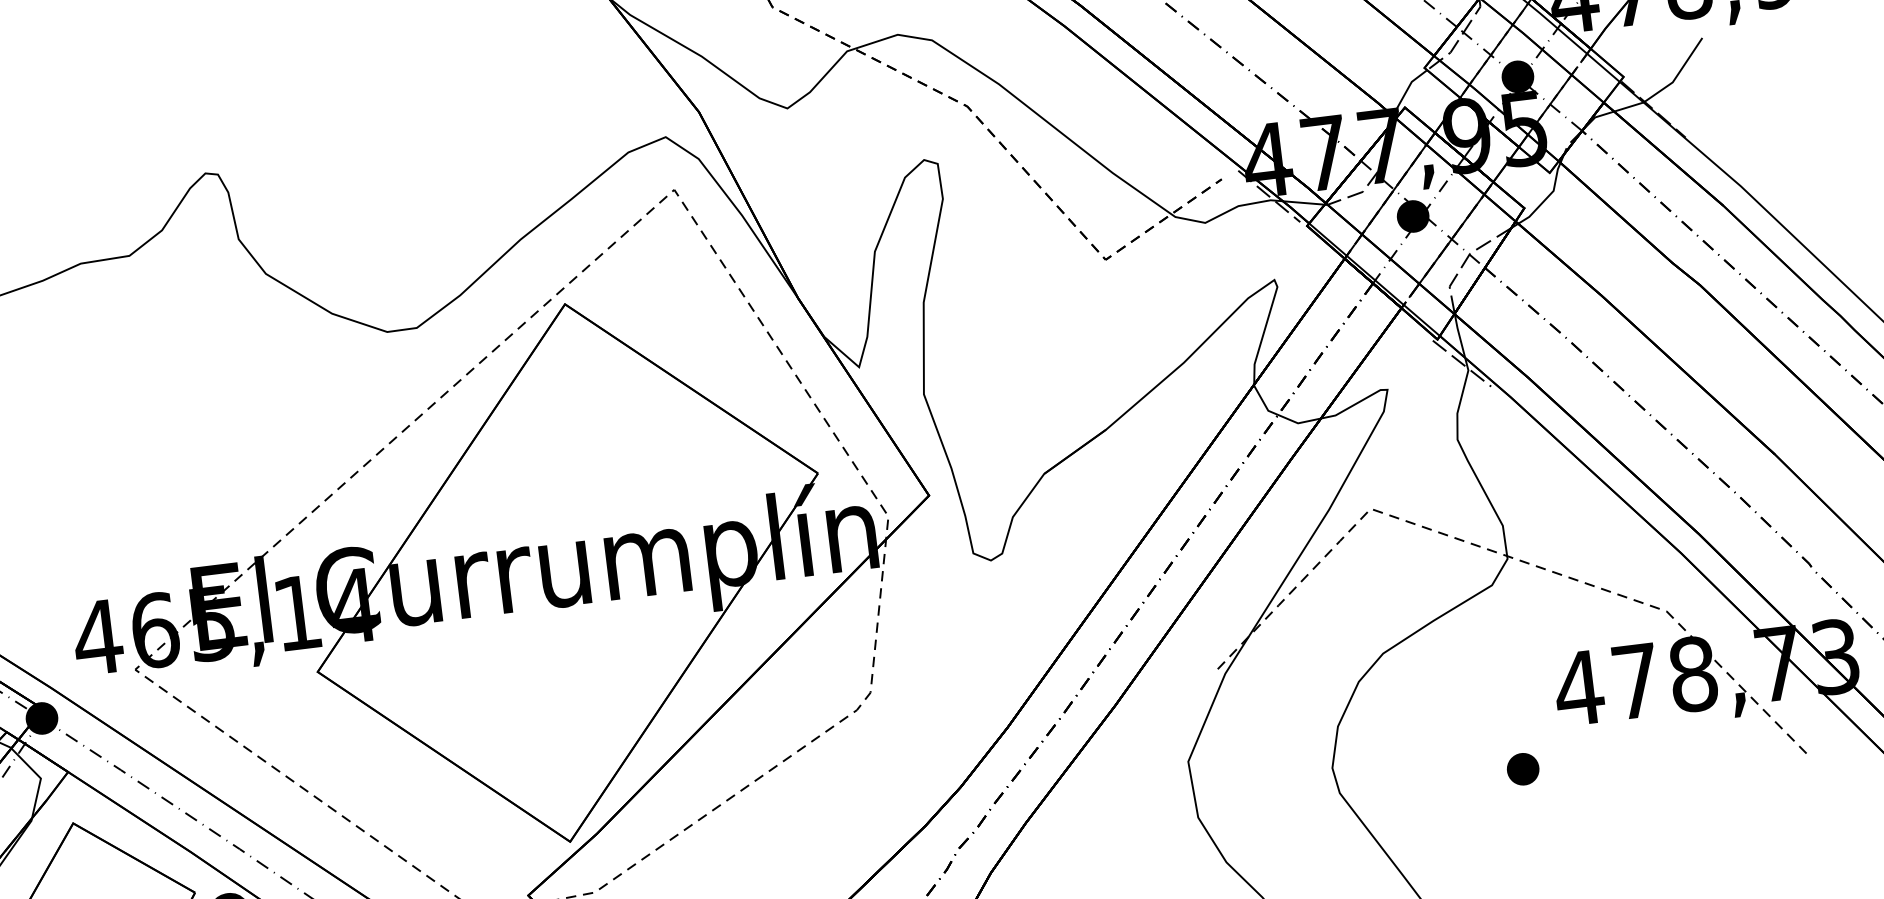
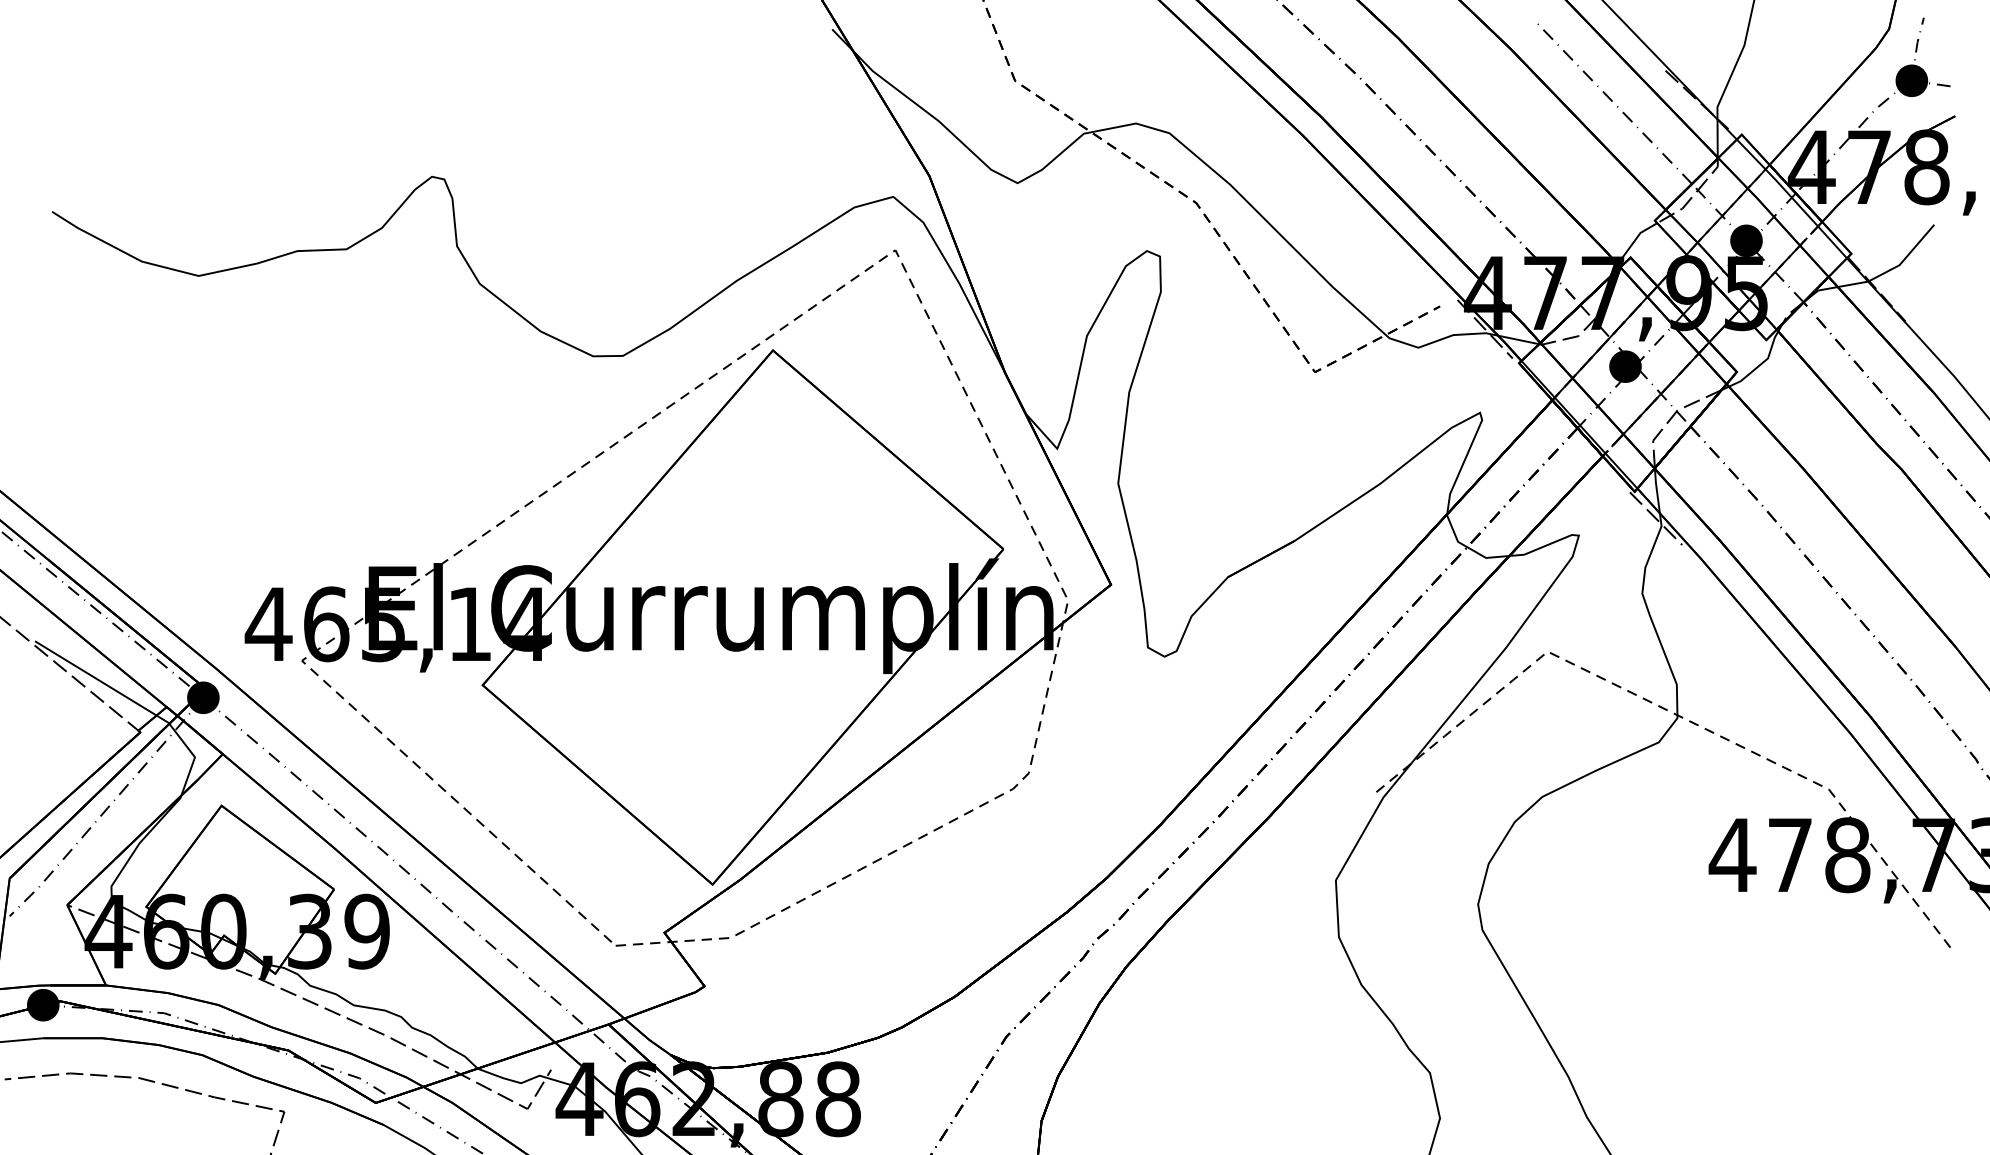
part: (1523, 769) -> (1667, 928), removed

